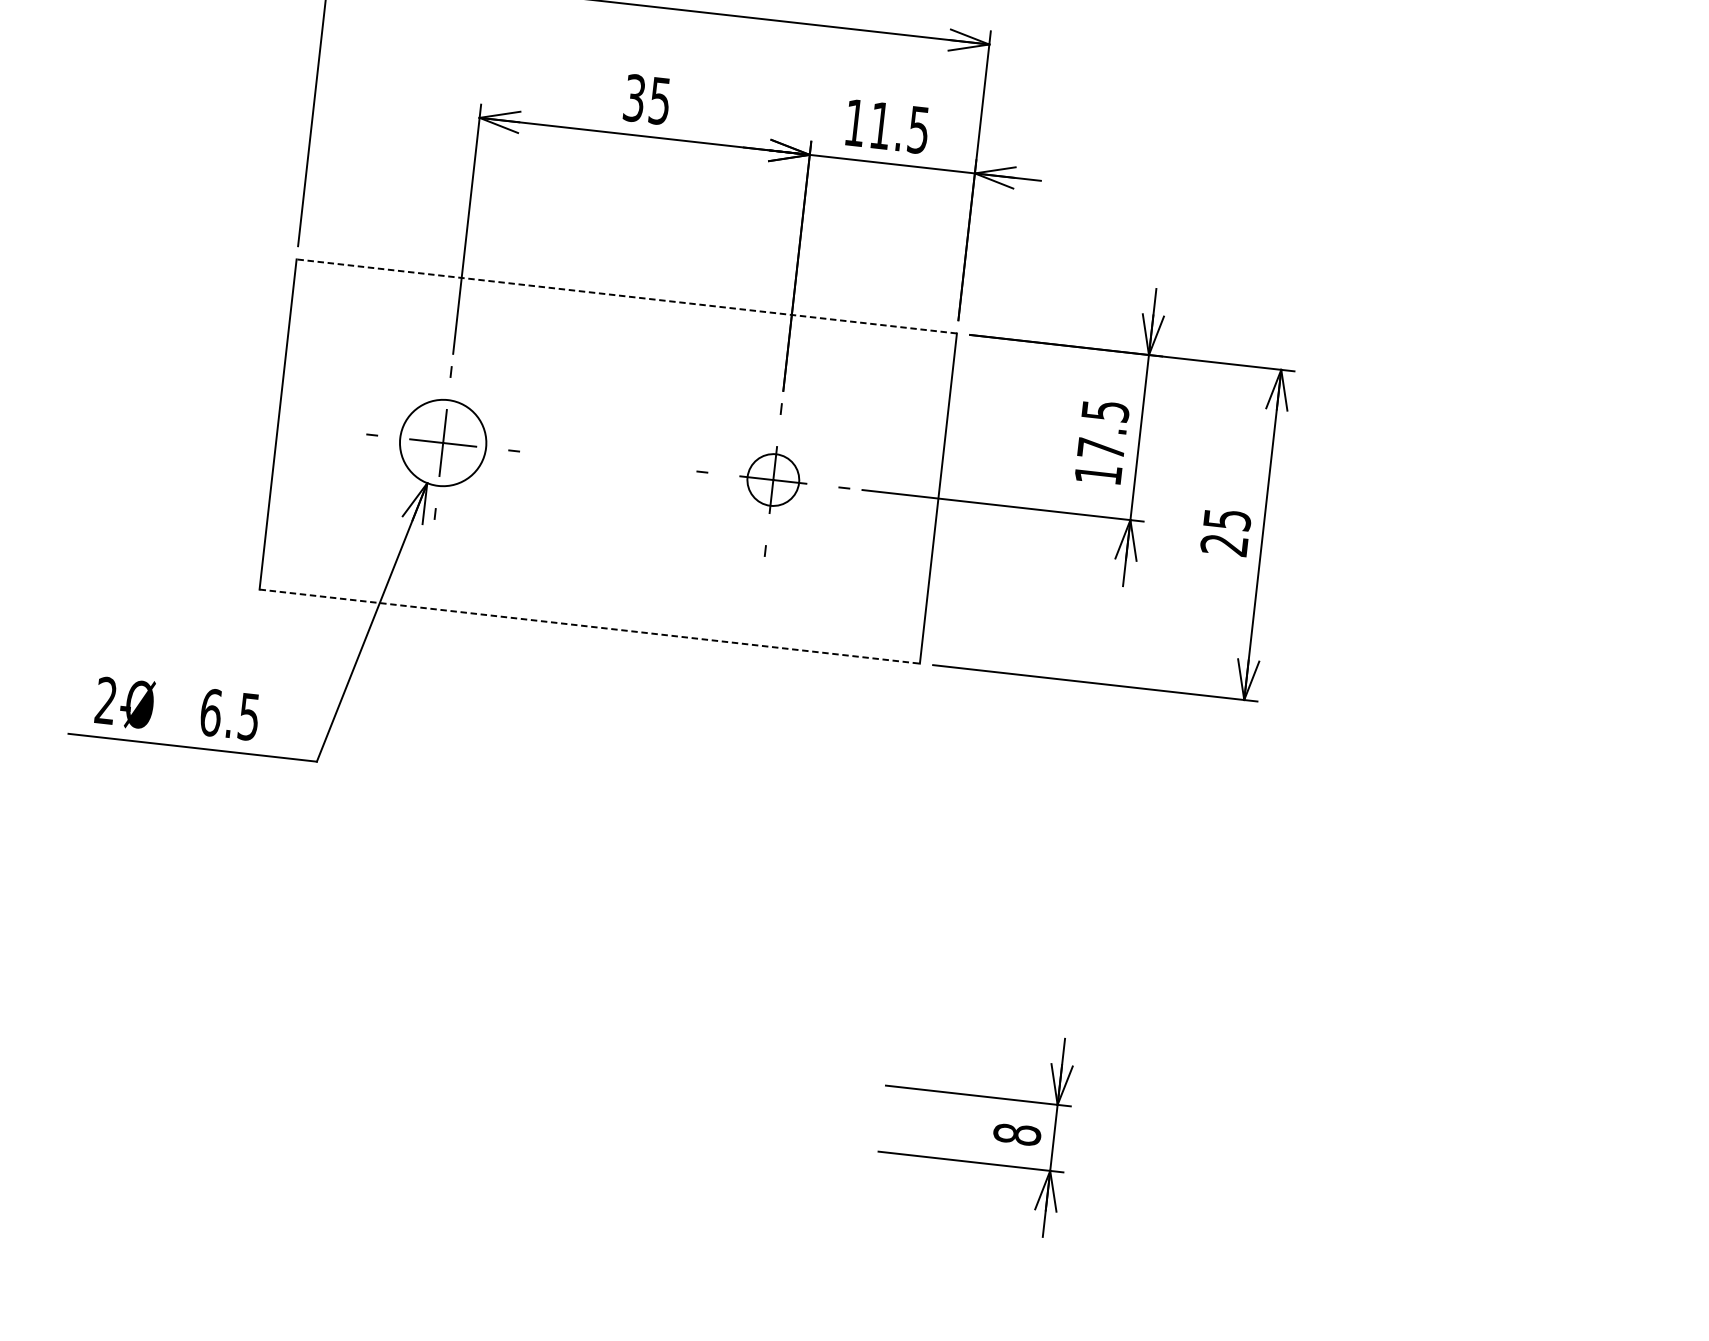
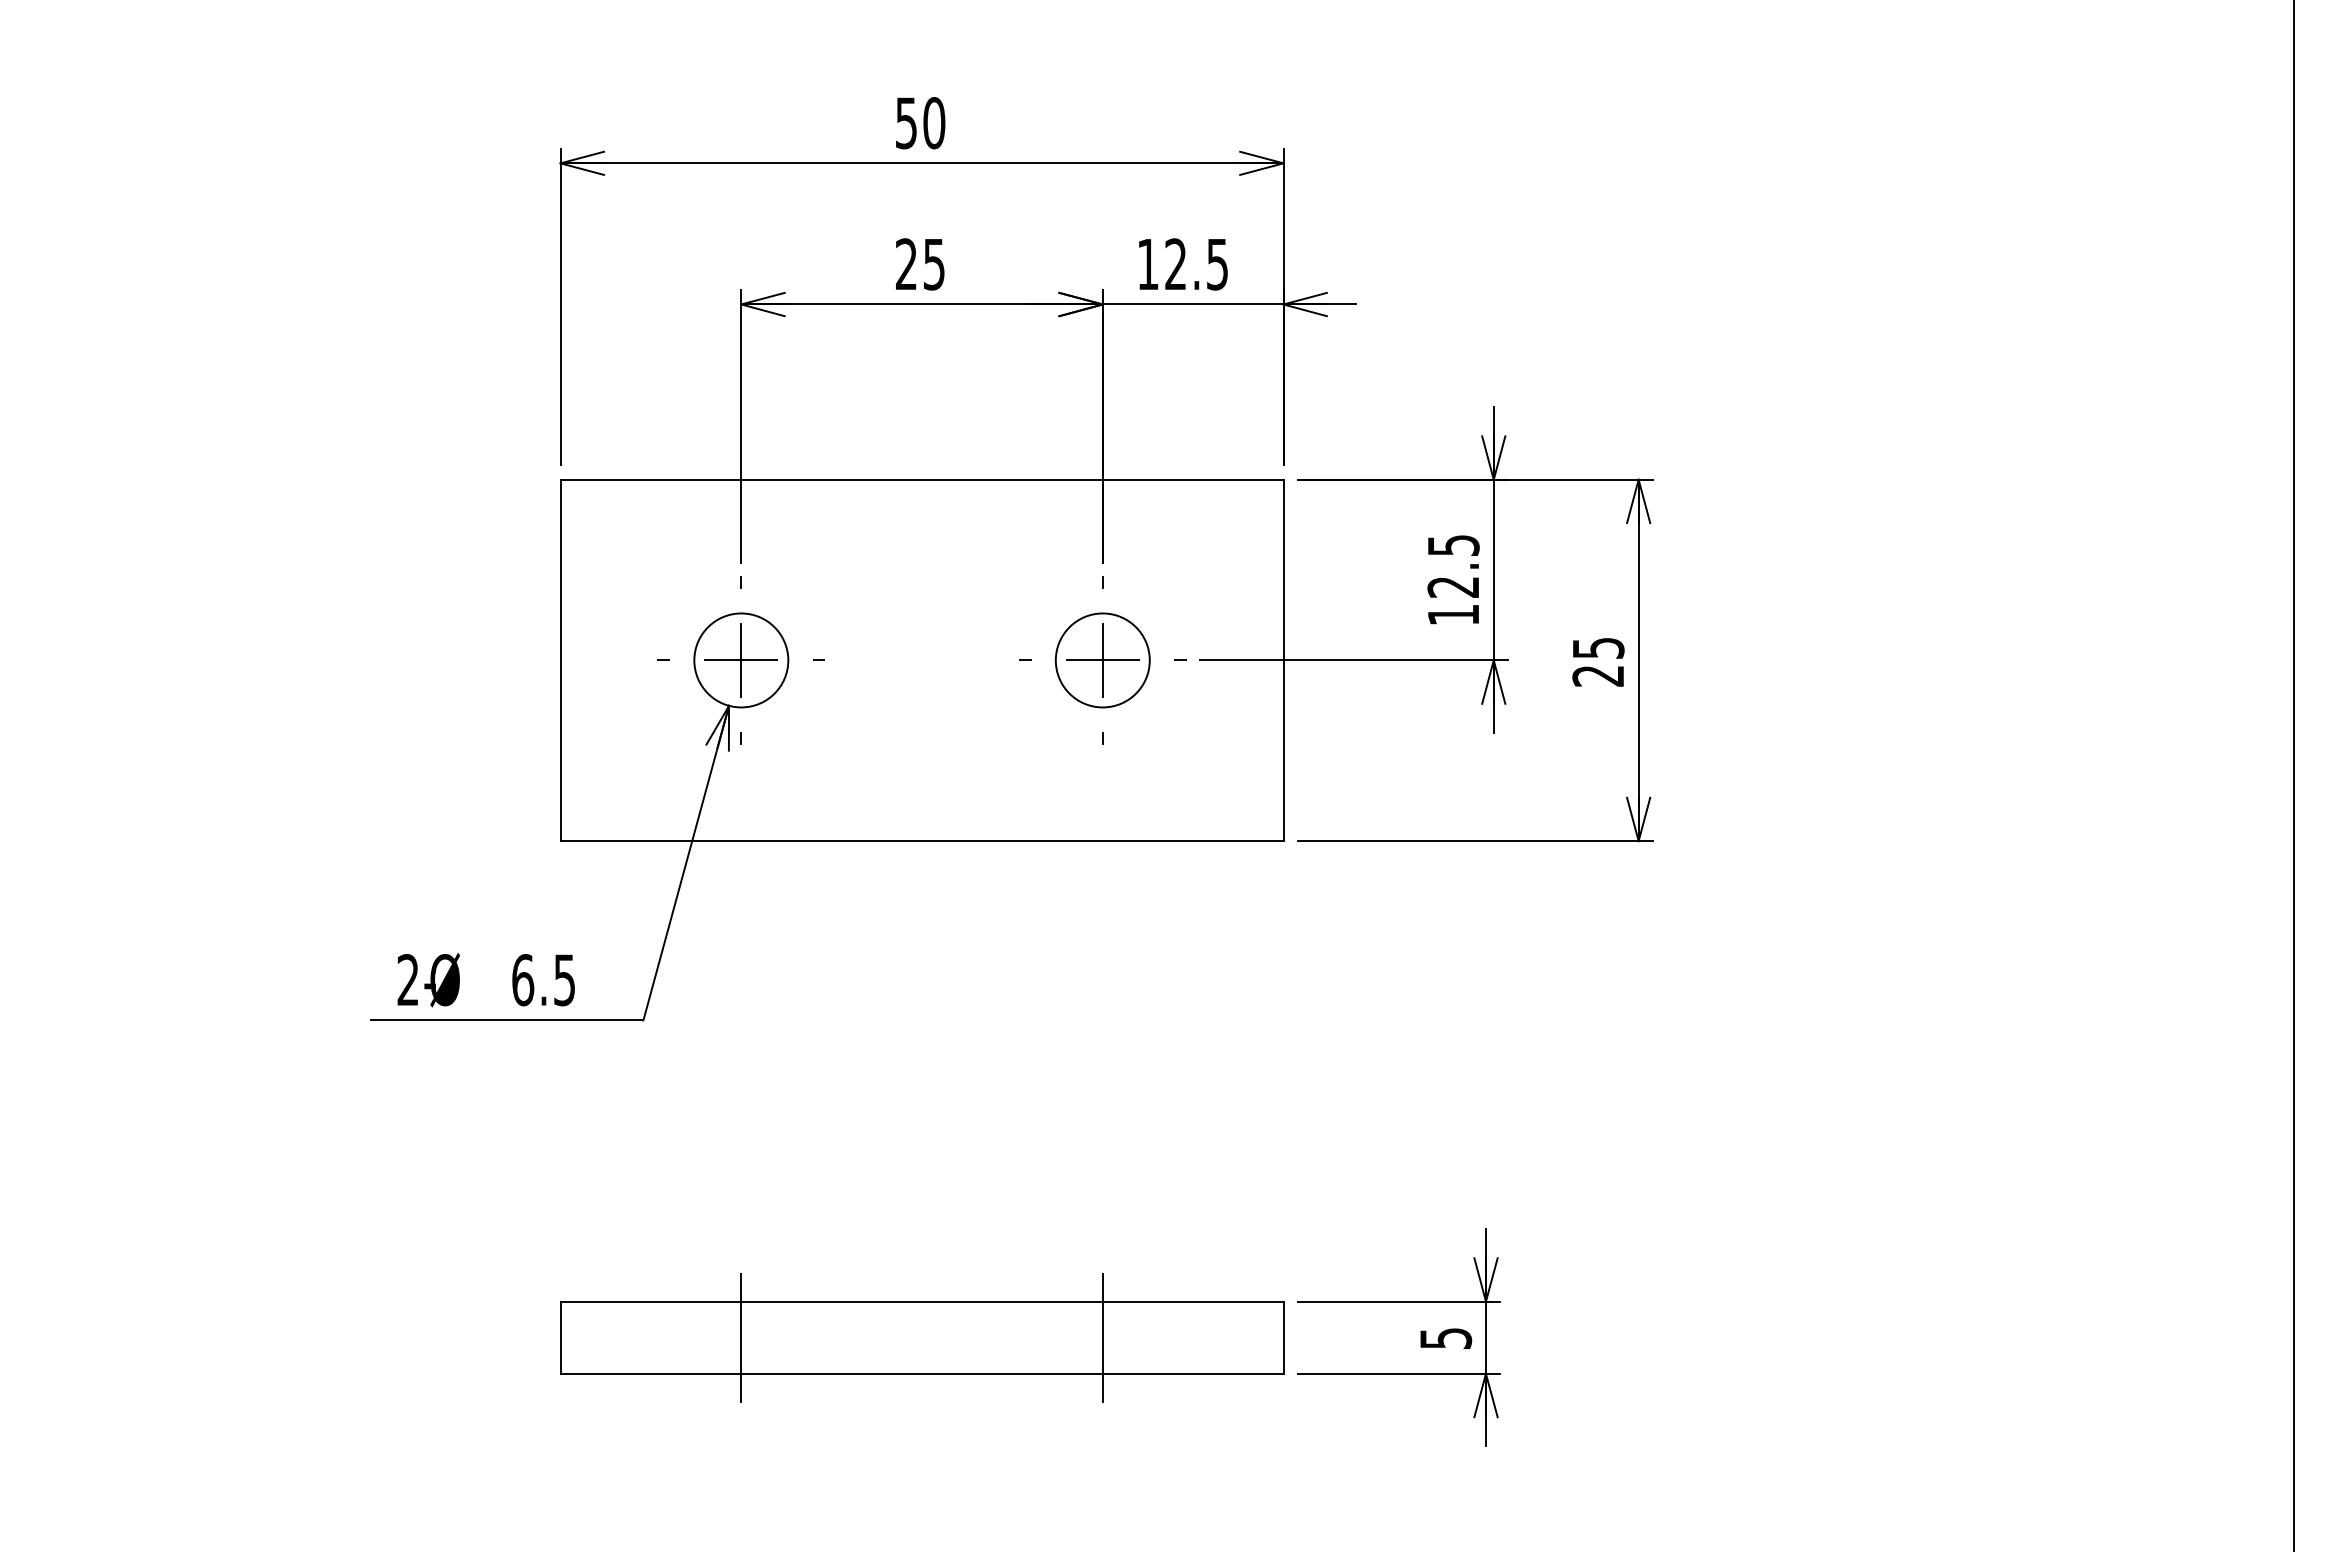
text: (634, 98) -> (906, 264), 35 -> 25
text: (880, 124) -> (1175, 263), 11.5 -> 12.5
line: (626, 296) -> (921, 479), dashed -> solid
text: (1100, 449) -> (1452, 587), 17.5 -> 12.5
circle: (773, 480) -> (1102, 660), size x1.67
line: (590, 626) -> (922, 841), dashed -> solid
part: (539, 1079) -> (922, 1337), added
text: (1016, 1134) -> (1445, 1338), 8 -> 5

